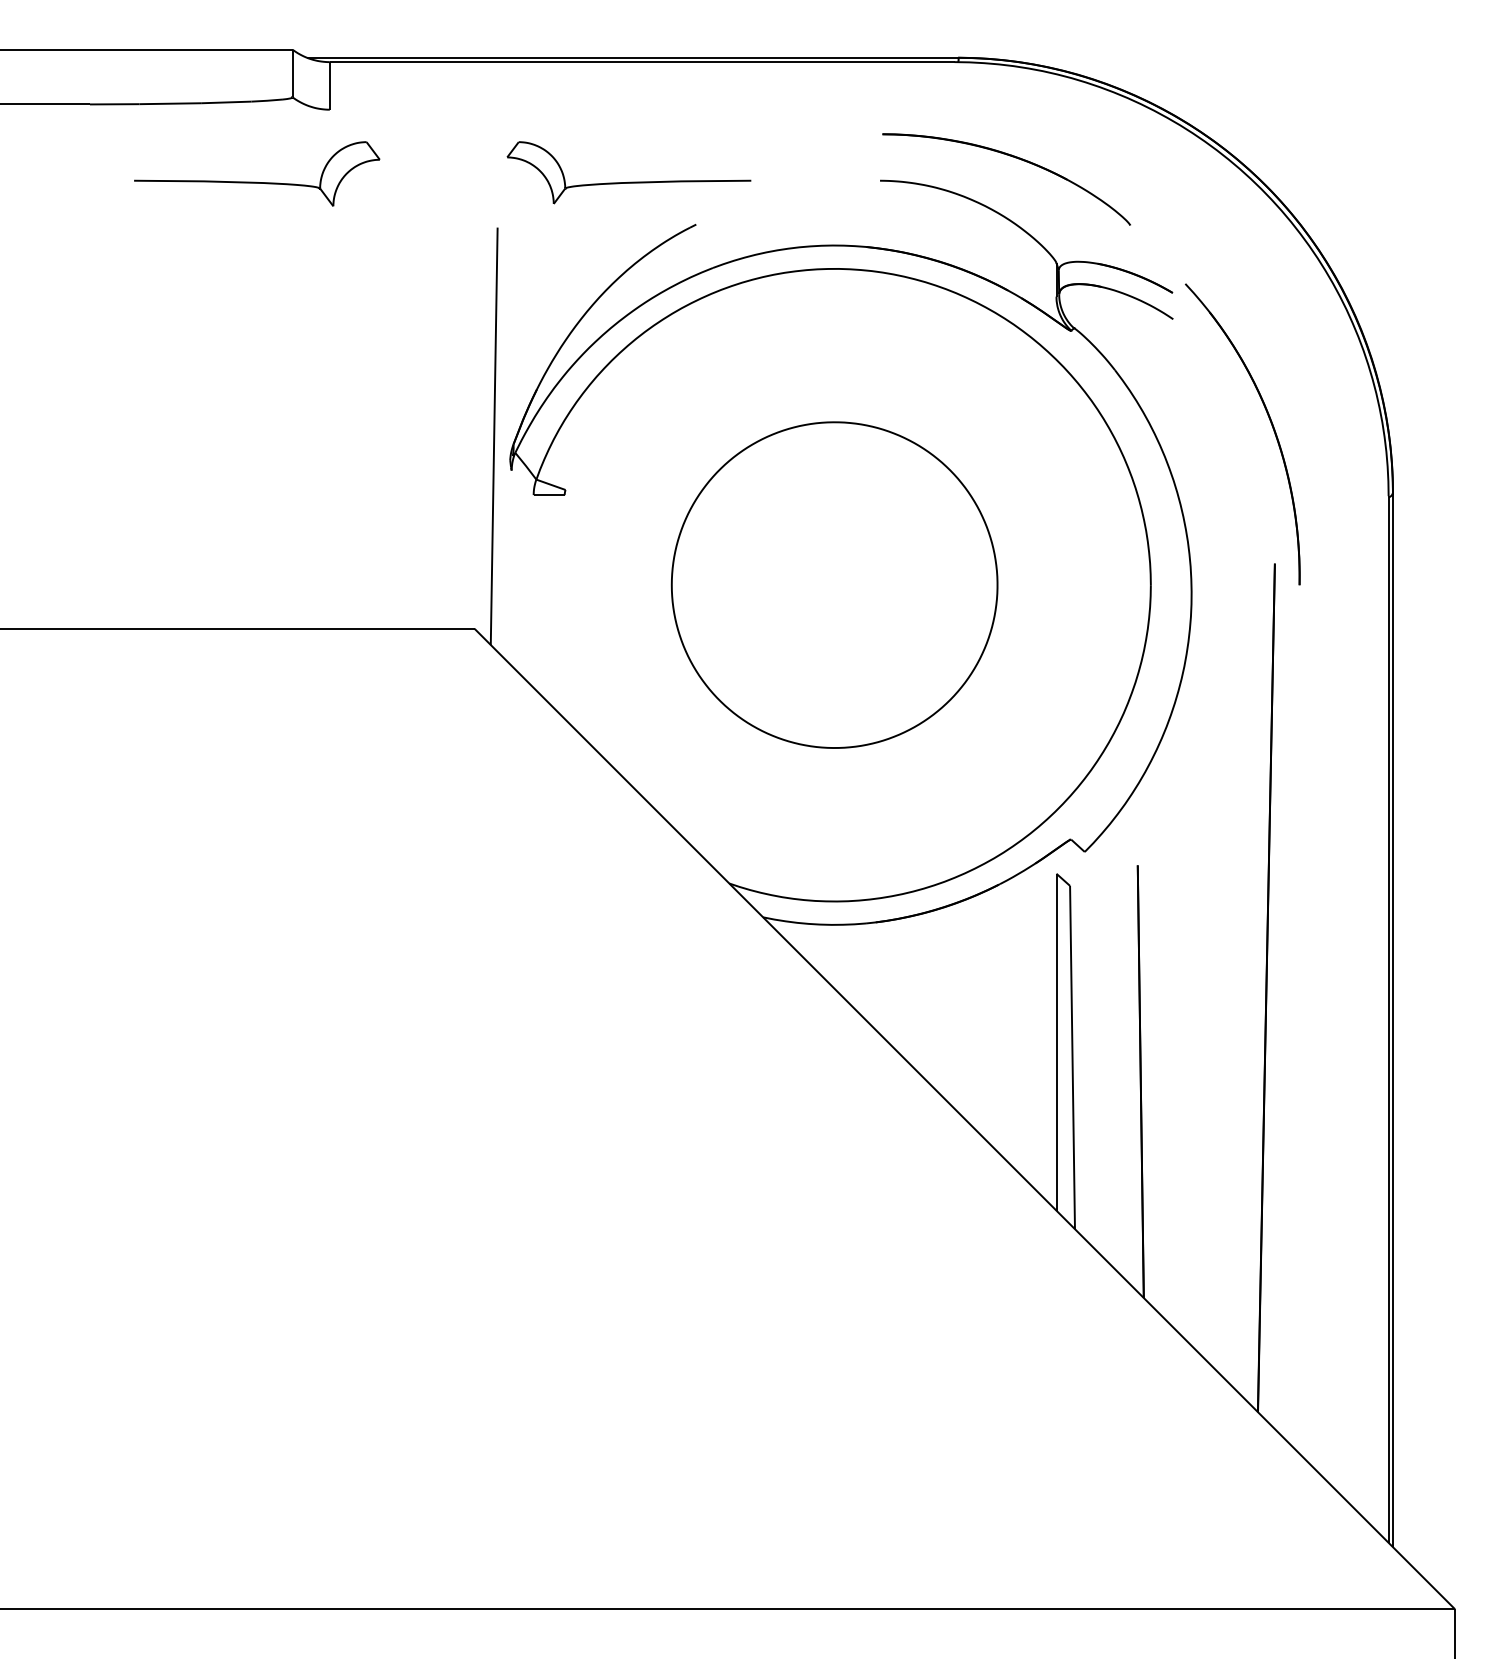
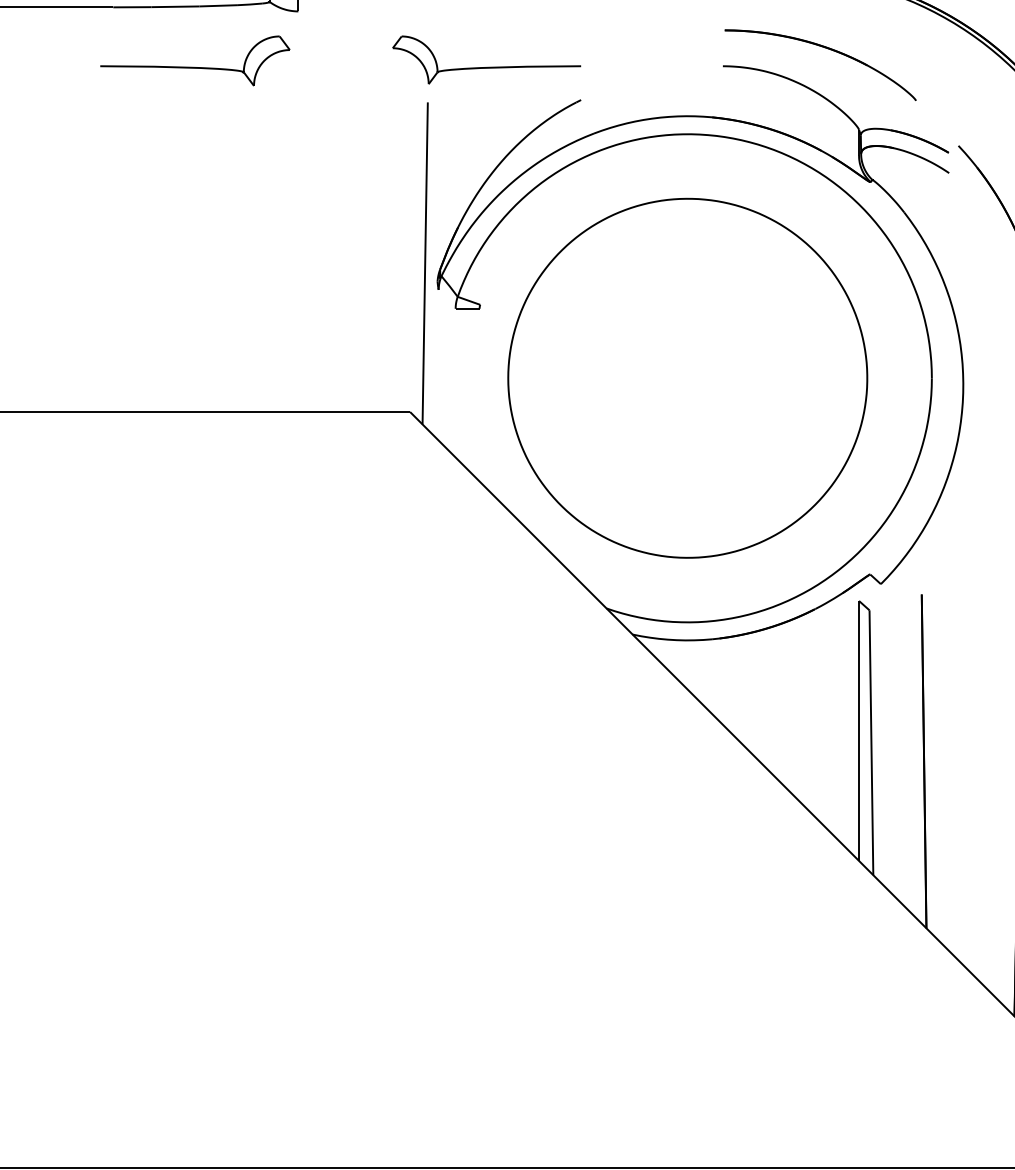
part: (256, 181) -> (194, 66), moved
part: (628, 181) -> (486, 66), moved
part: (834, 584) -> (687, 377), size x1.43

